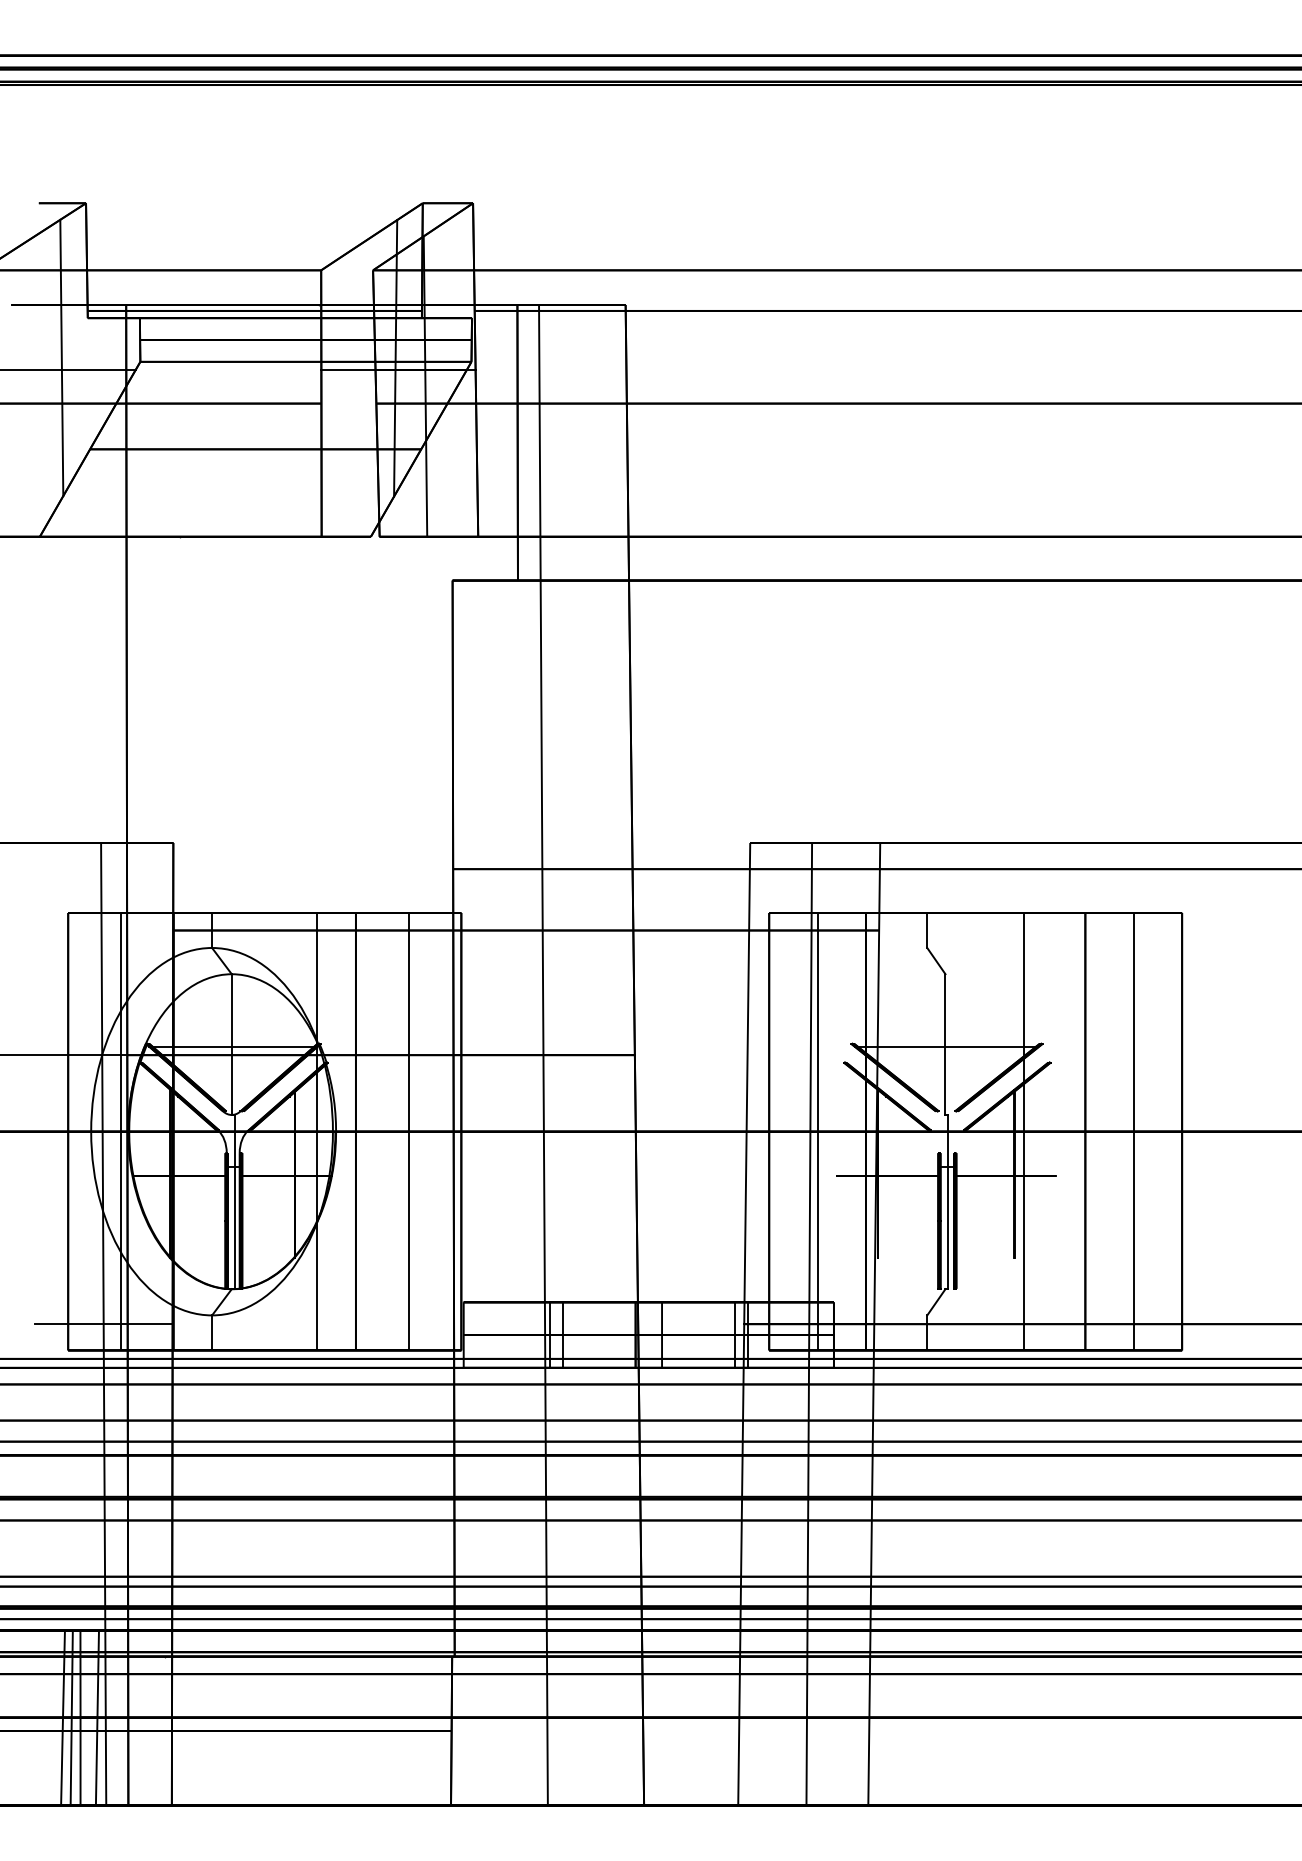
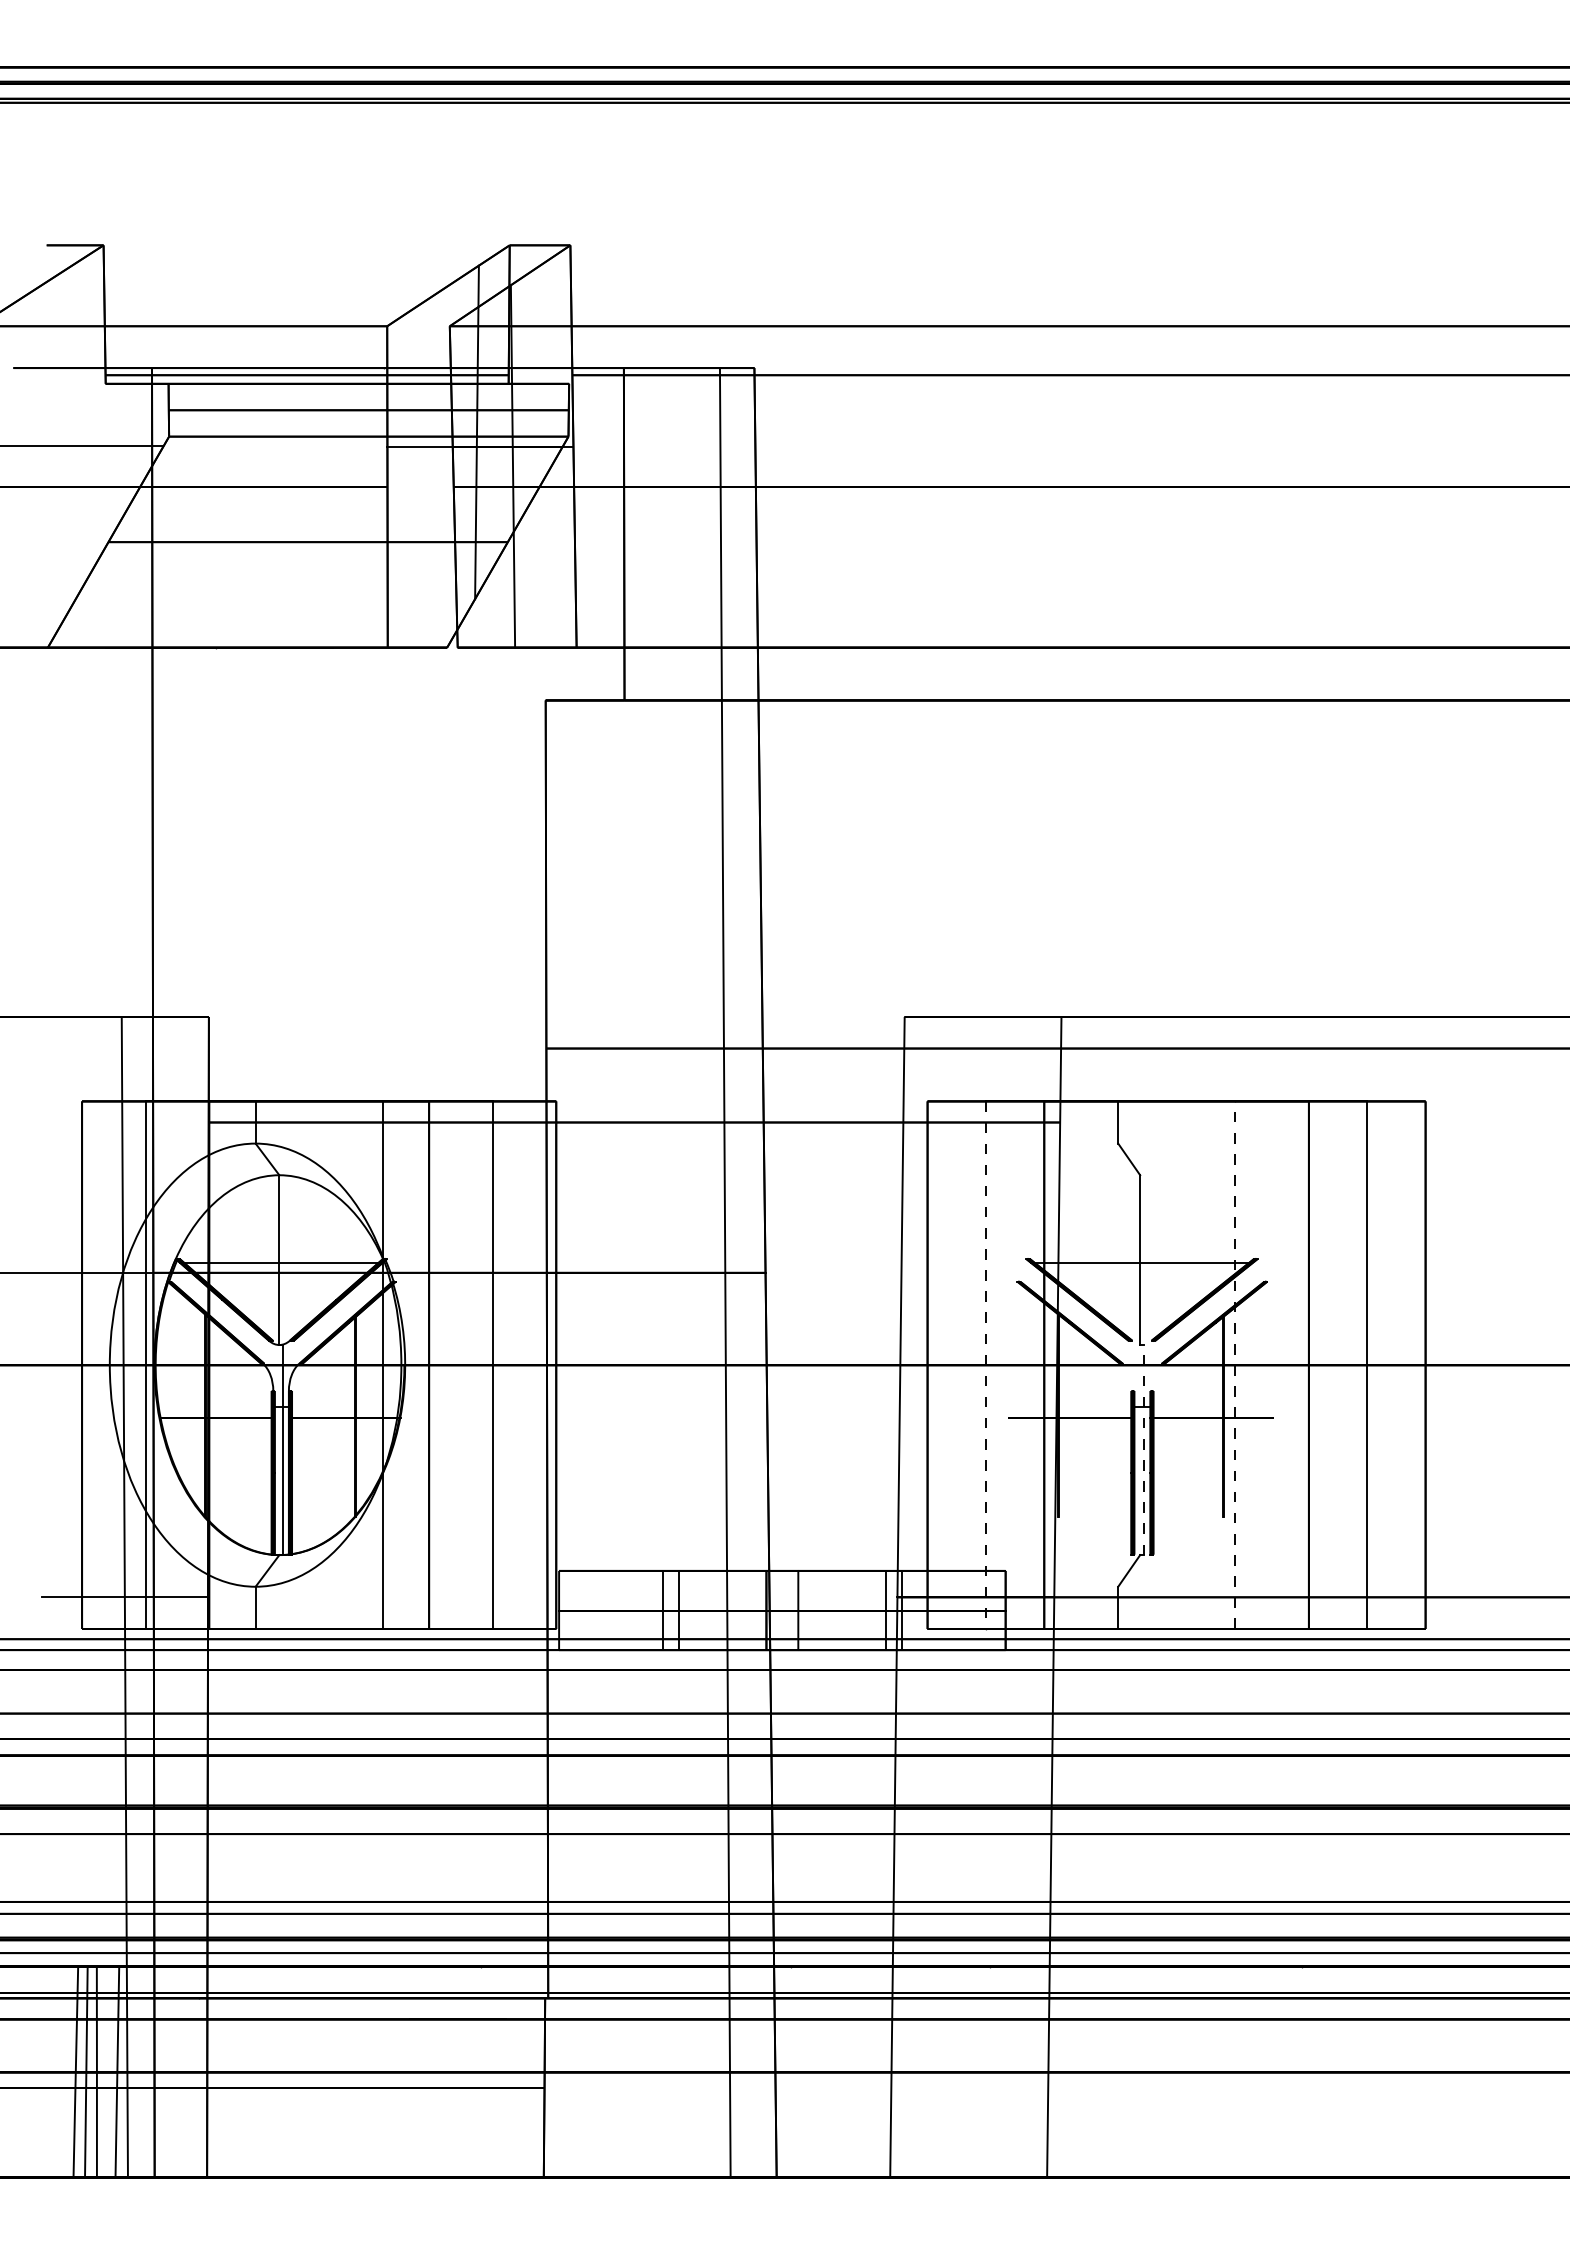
line: (61, 357) -> (74, 431), removed
line: (542, 1054) -> (724, 1272), moved
line: (817, 1131) -> (985, 1365), solid -> dashed
line: (1023, 1131) -> (1234, 1365), solid -> dashed
line: (948, 1201) -> (1143, 1449), solid -> dashed
line: (808, 1323) -> (975, 1596), removed

